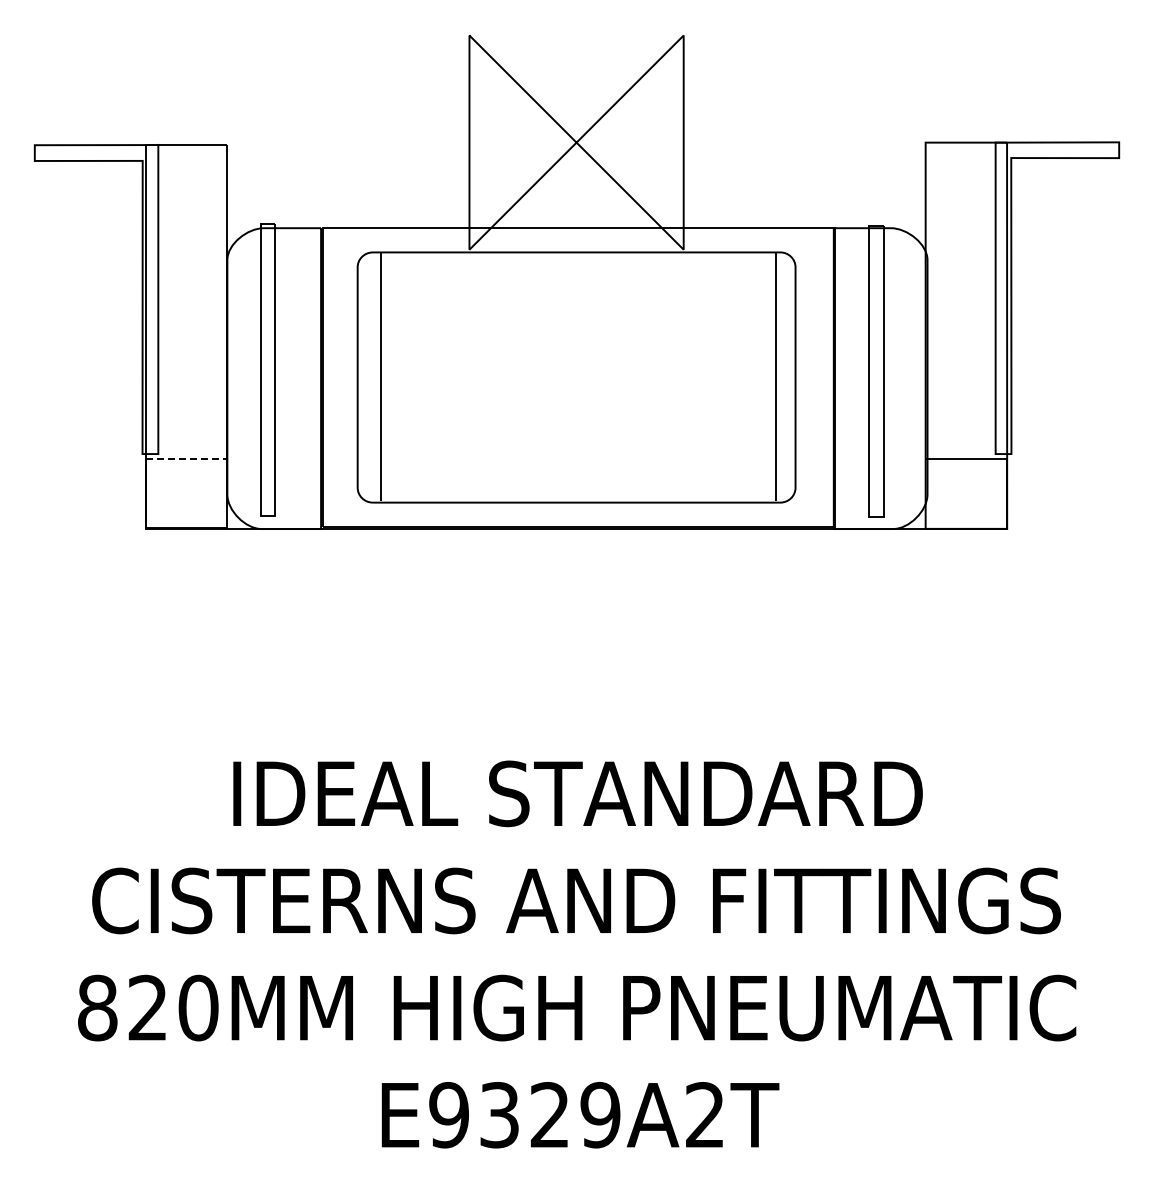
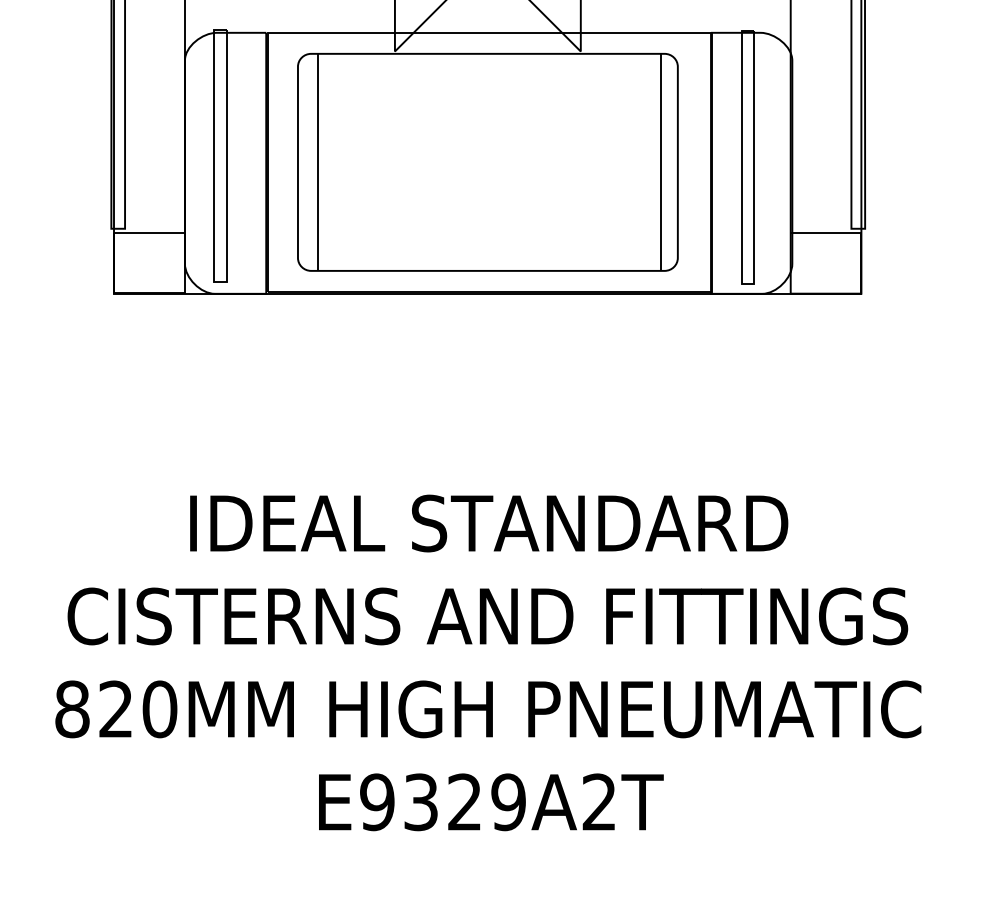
line: (186, 459) -> (149, 233), dashed -> solid

